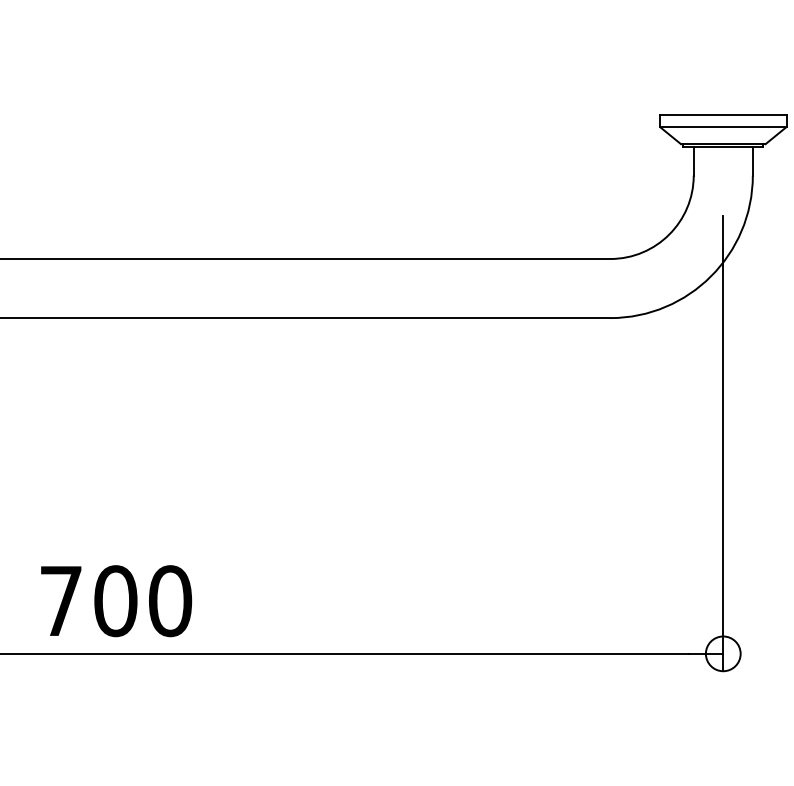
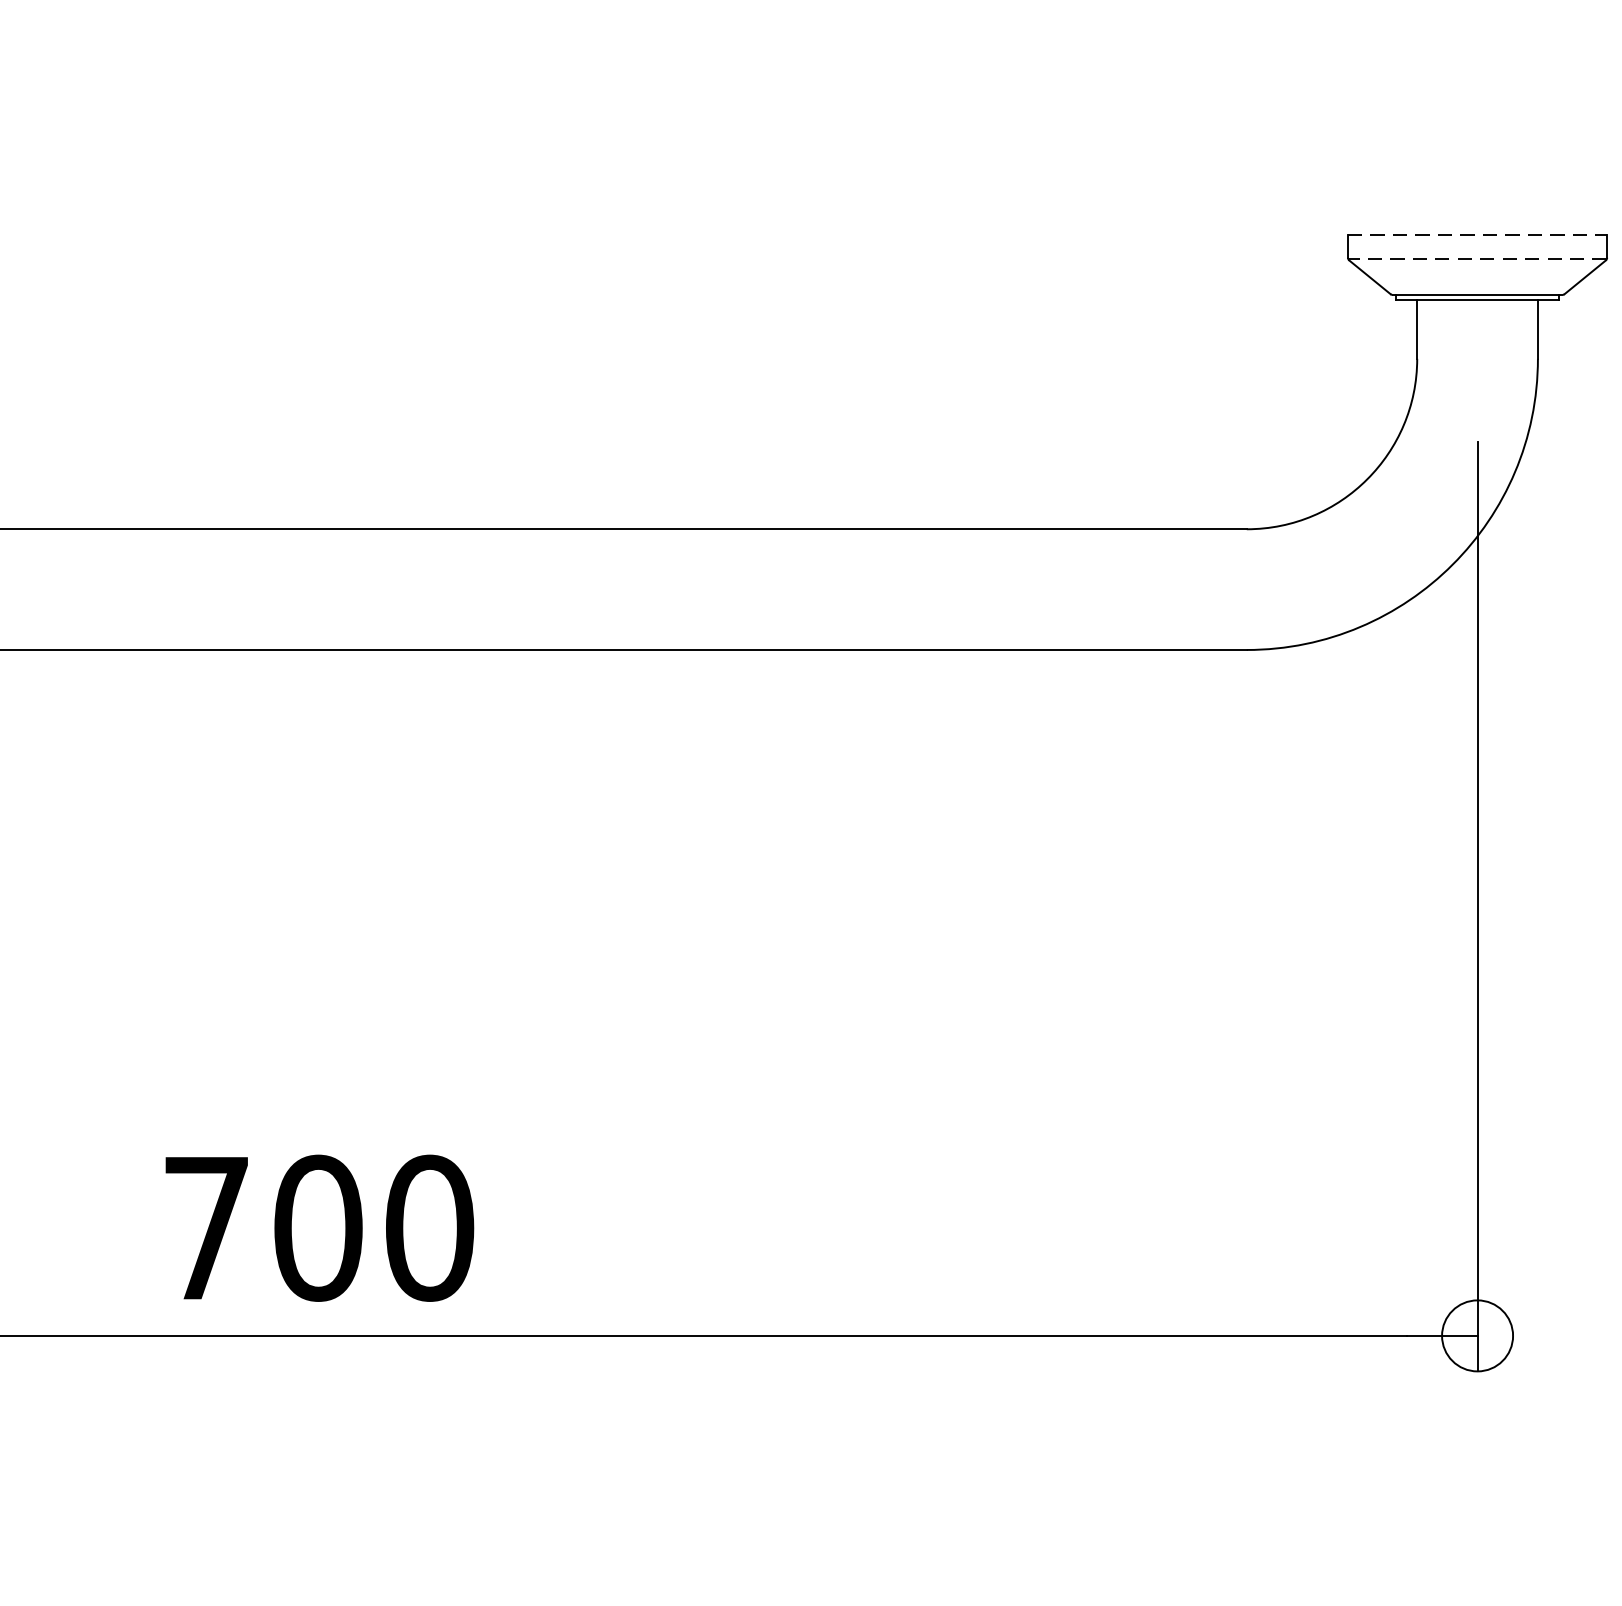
line: (723, 114) -> (1478, 234), solid -> dashed
line: (722, 126) -> (1475, 258), solid -> dashed
text: (116, 601) -> (319, 1228), moved

